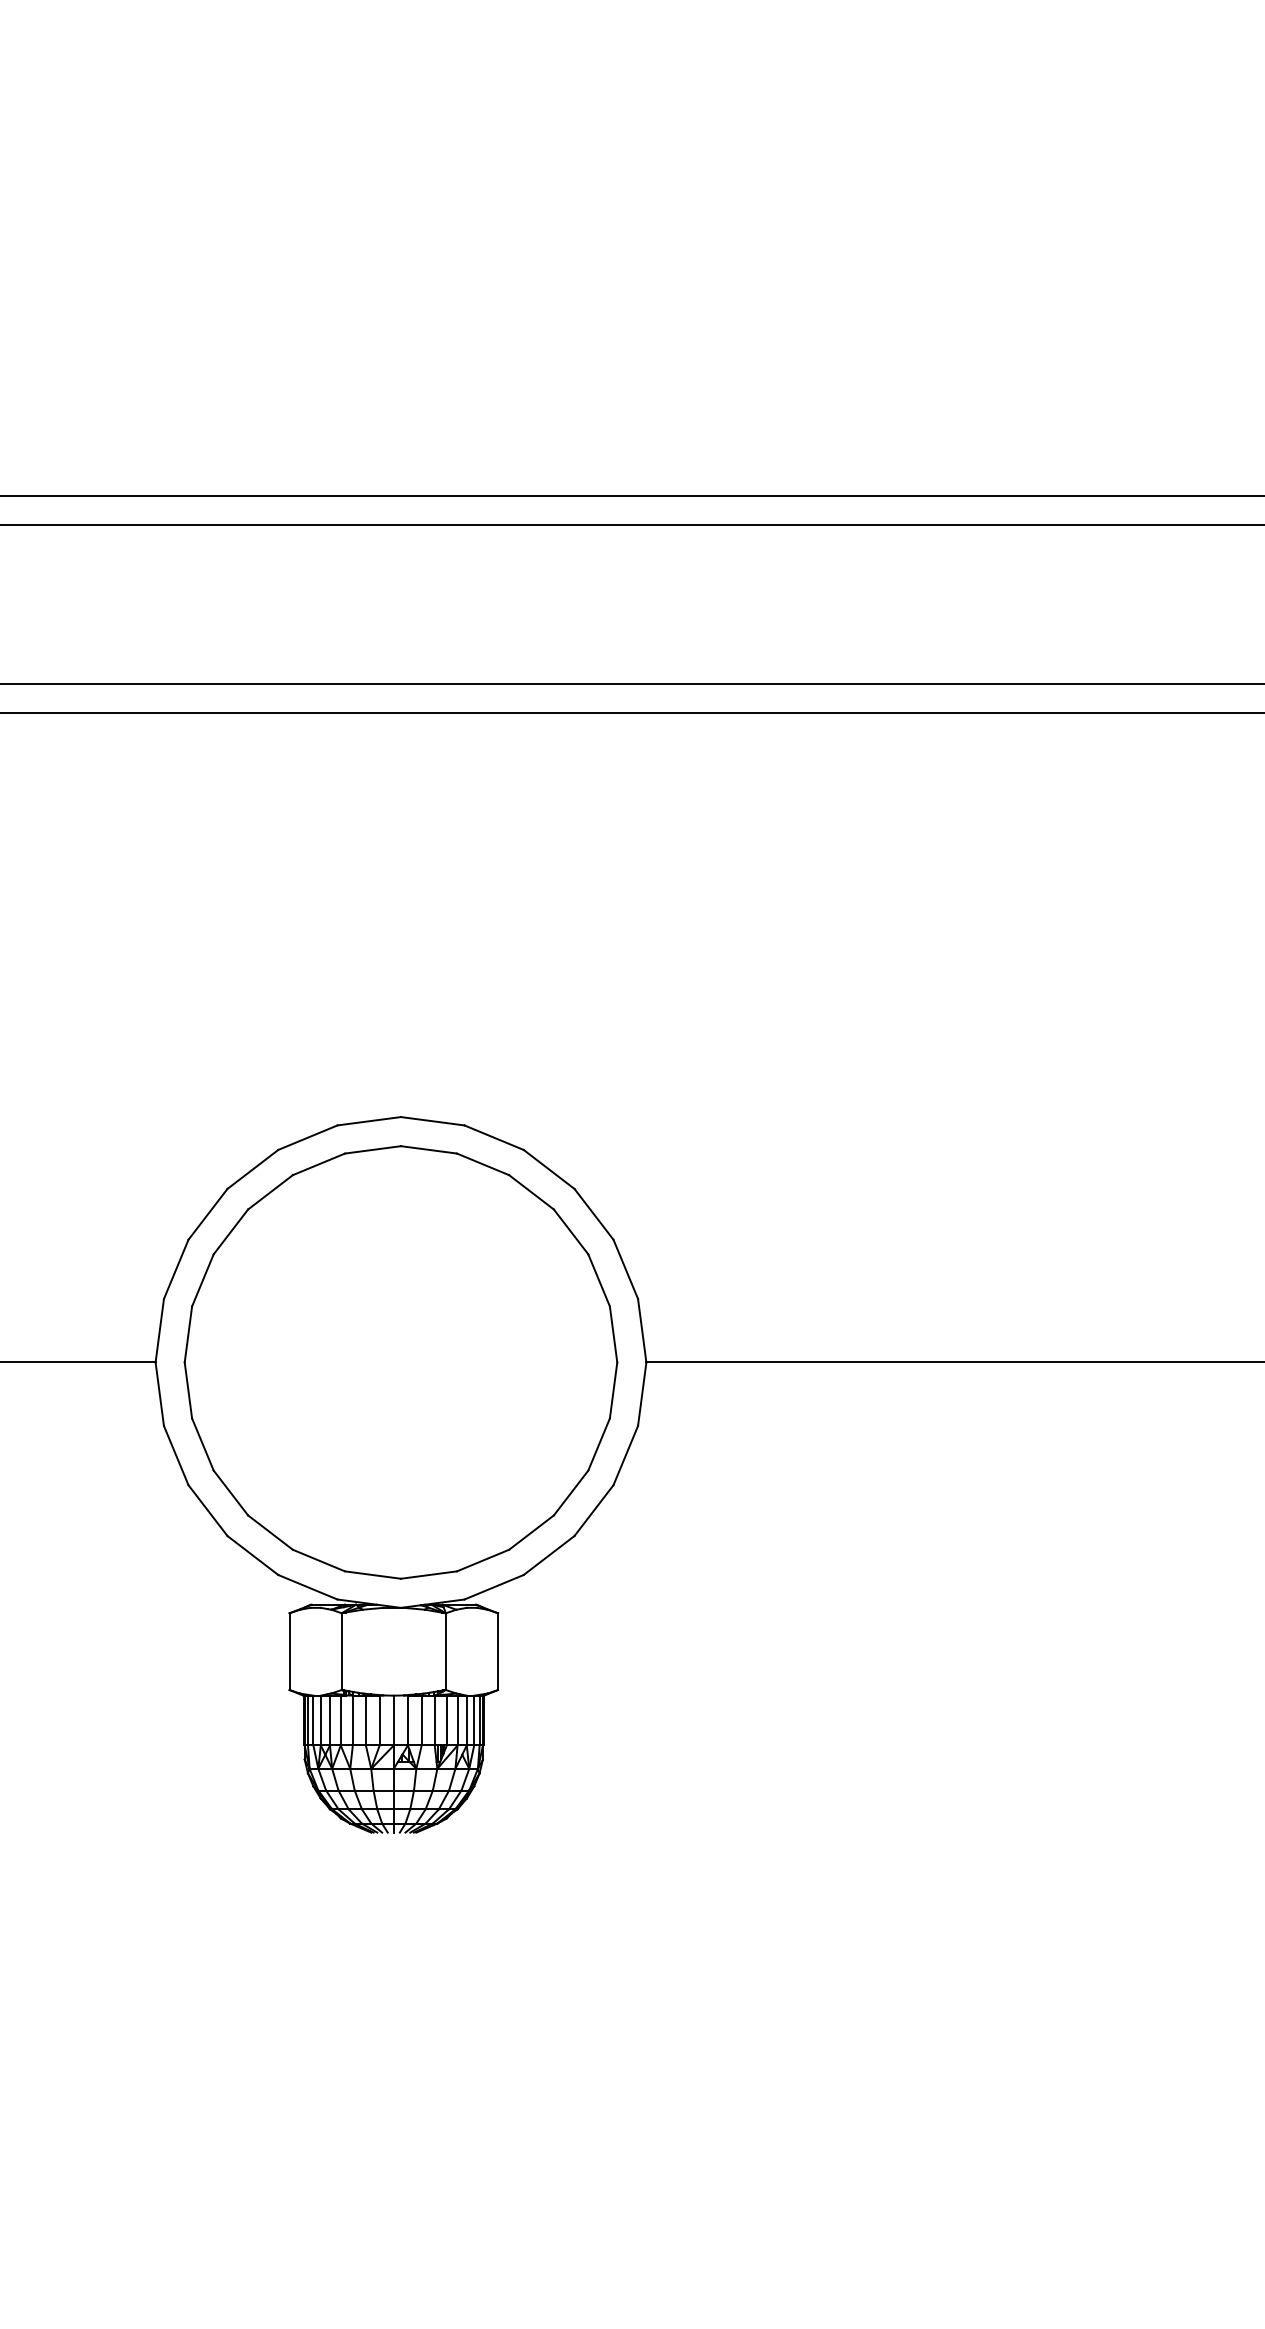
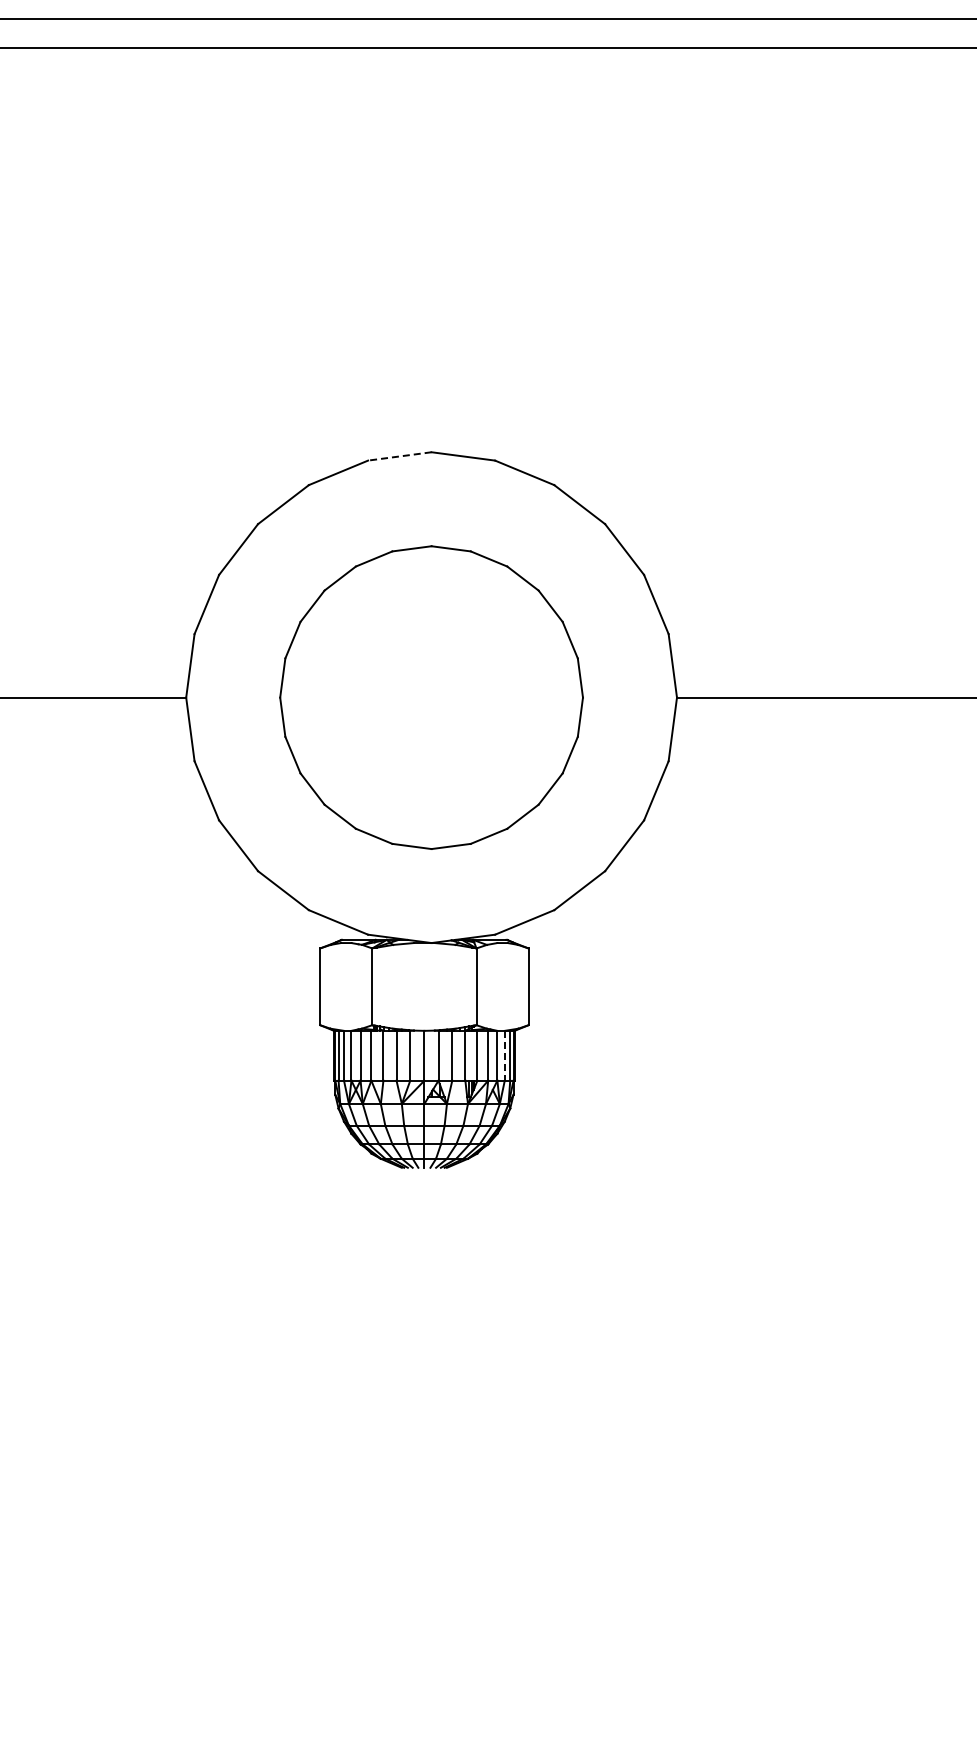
line: (368, 1121) -> (399, 456), solid -> dashed
part: (400, 1362) -> (431, 697), size x0.7
line: (474, 1720) -> (505, 1055), solid -> dashed

